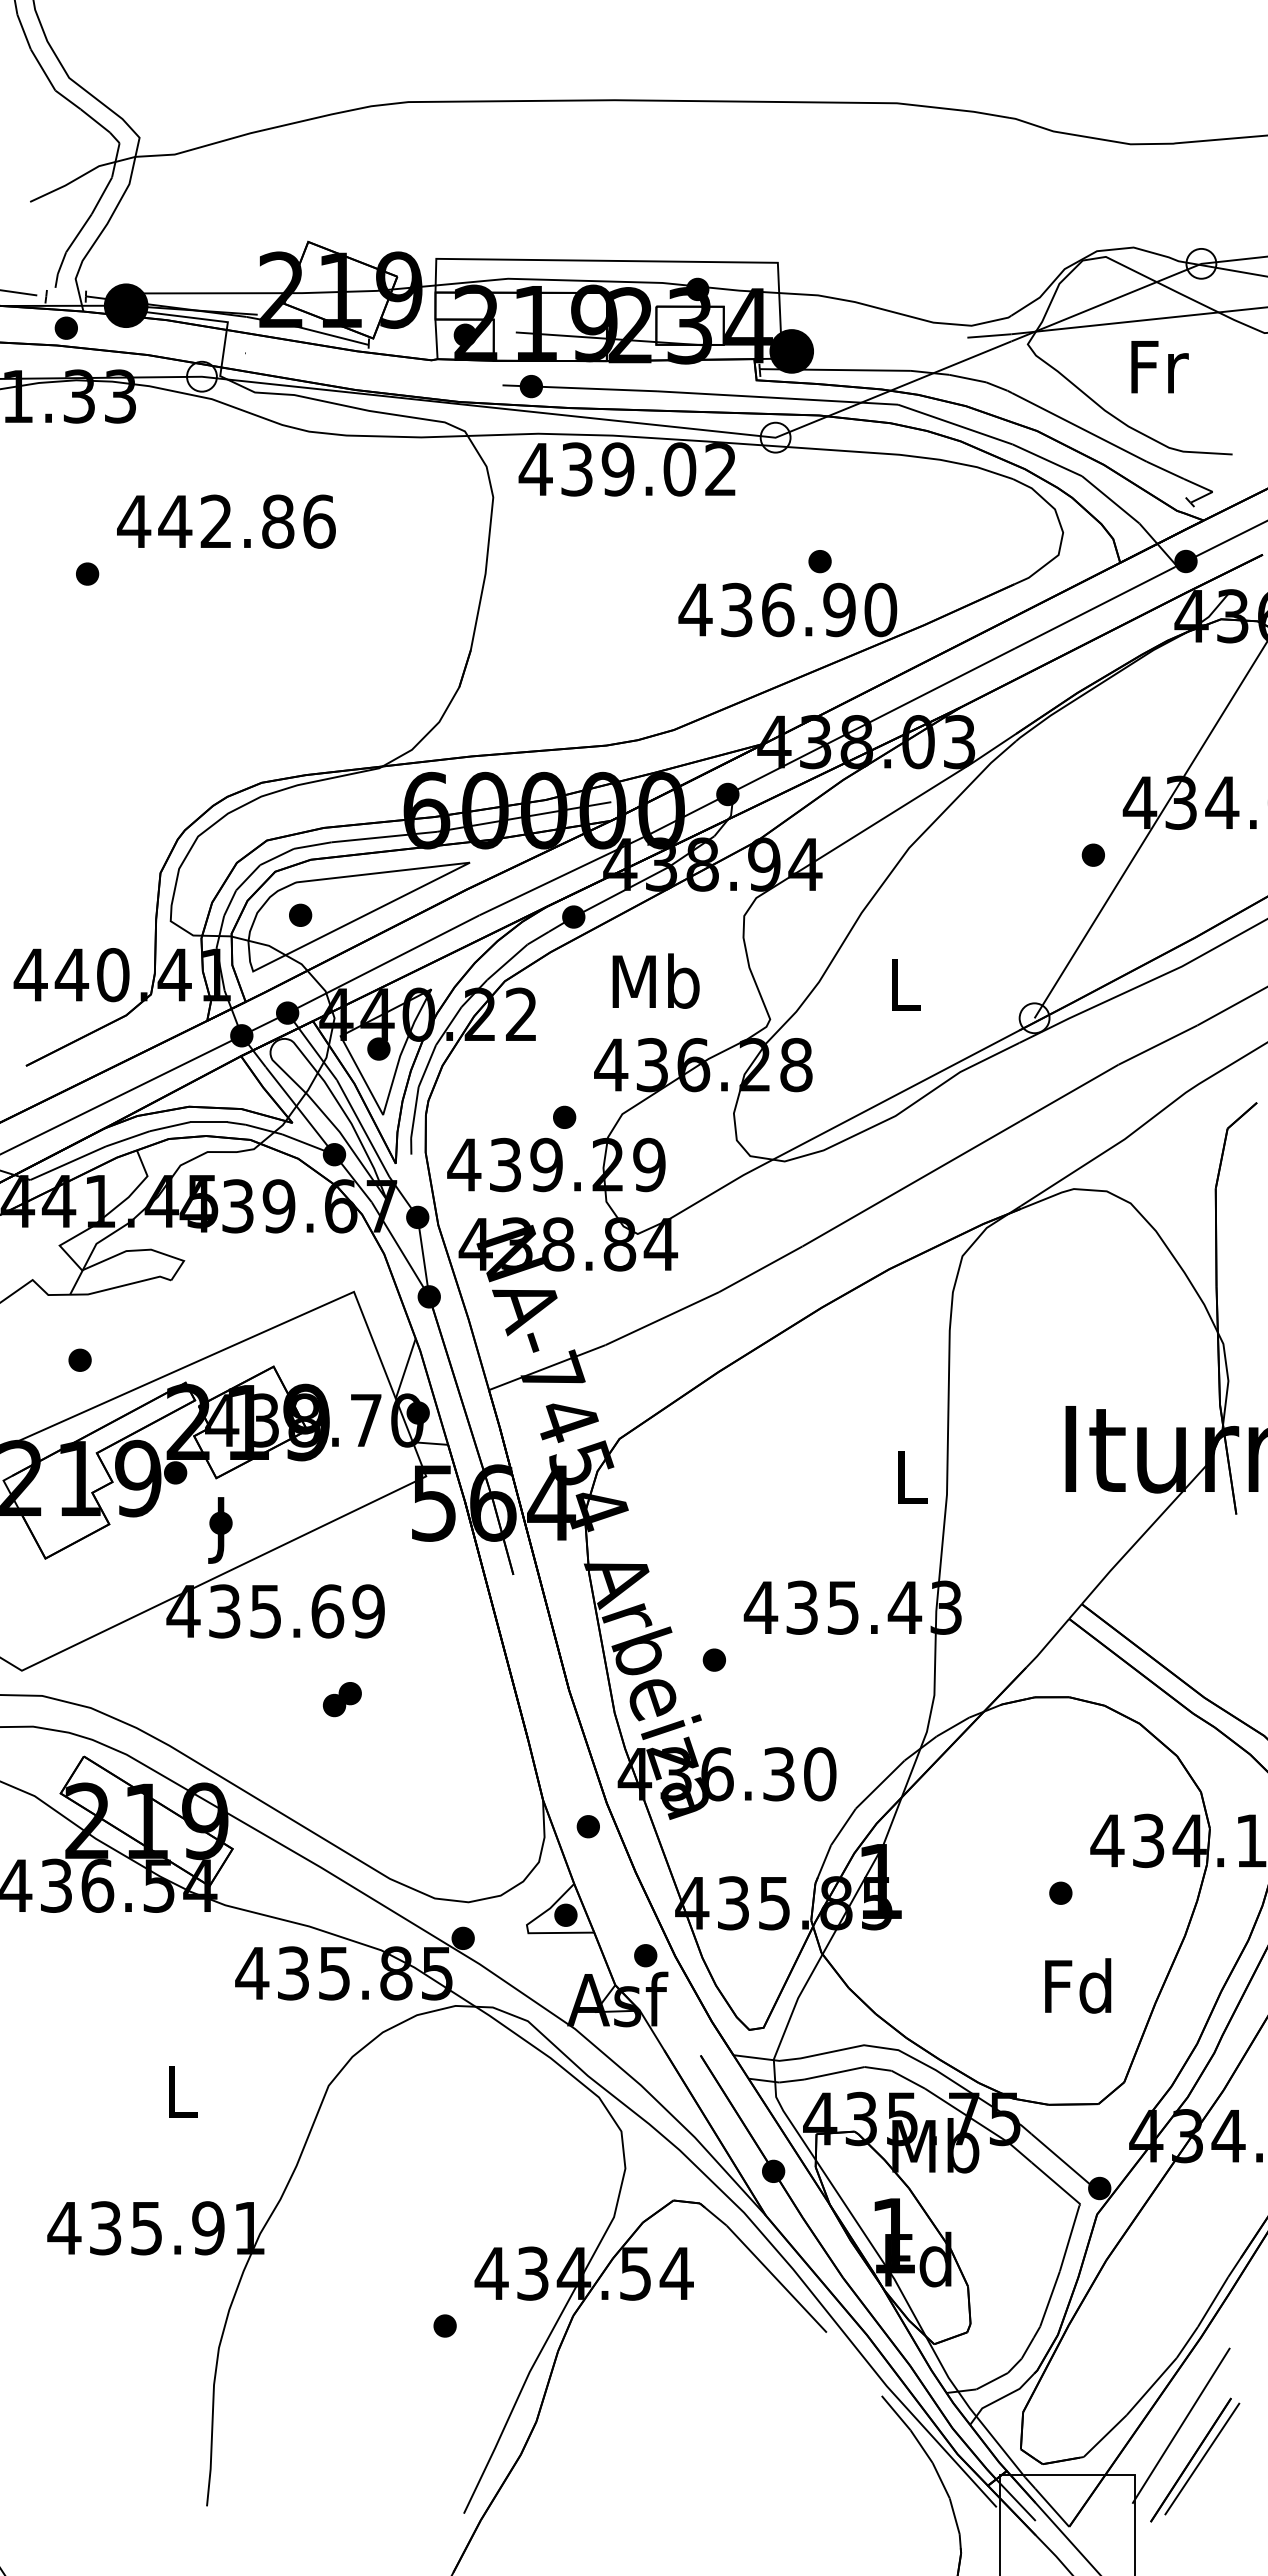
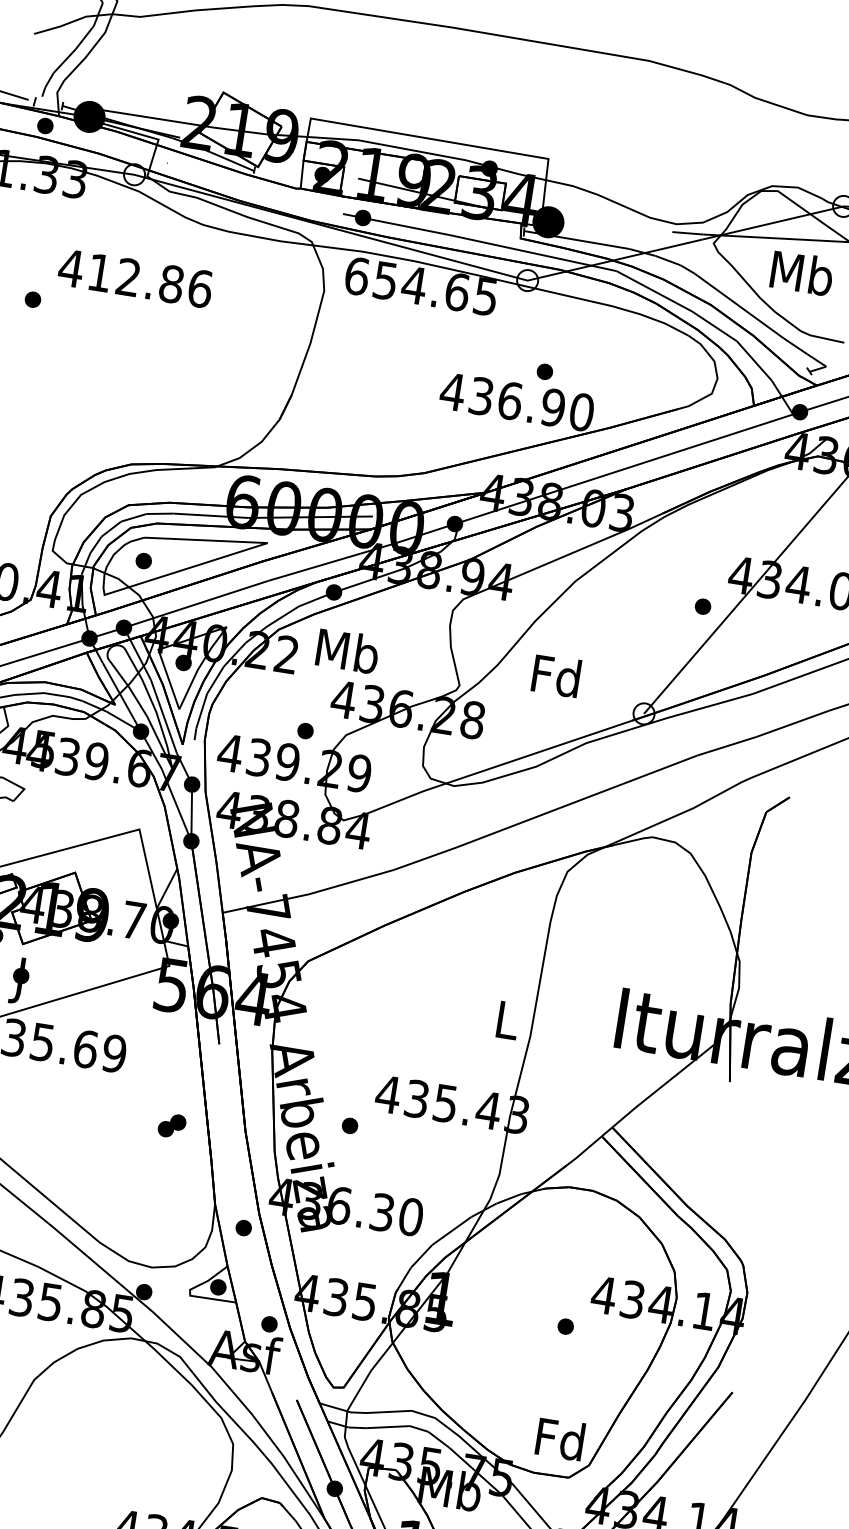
text: (1157, 366) -> (801, 273), Fr -> Mb
text: (626, 469) -> (420, 286), 439.02 -> 654.65
text: (175, 521) -> (100, 272), 442.86 -> 412.86
text: (655, 980) -> (347, 650), moved
text: (903, 984) -> (556, 675), L -> Fd
part: (342, 1699) -> (172, 1125), moved
text: (1078, 1985) -> (560, 1438), moved

